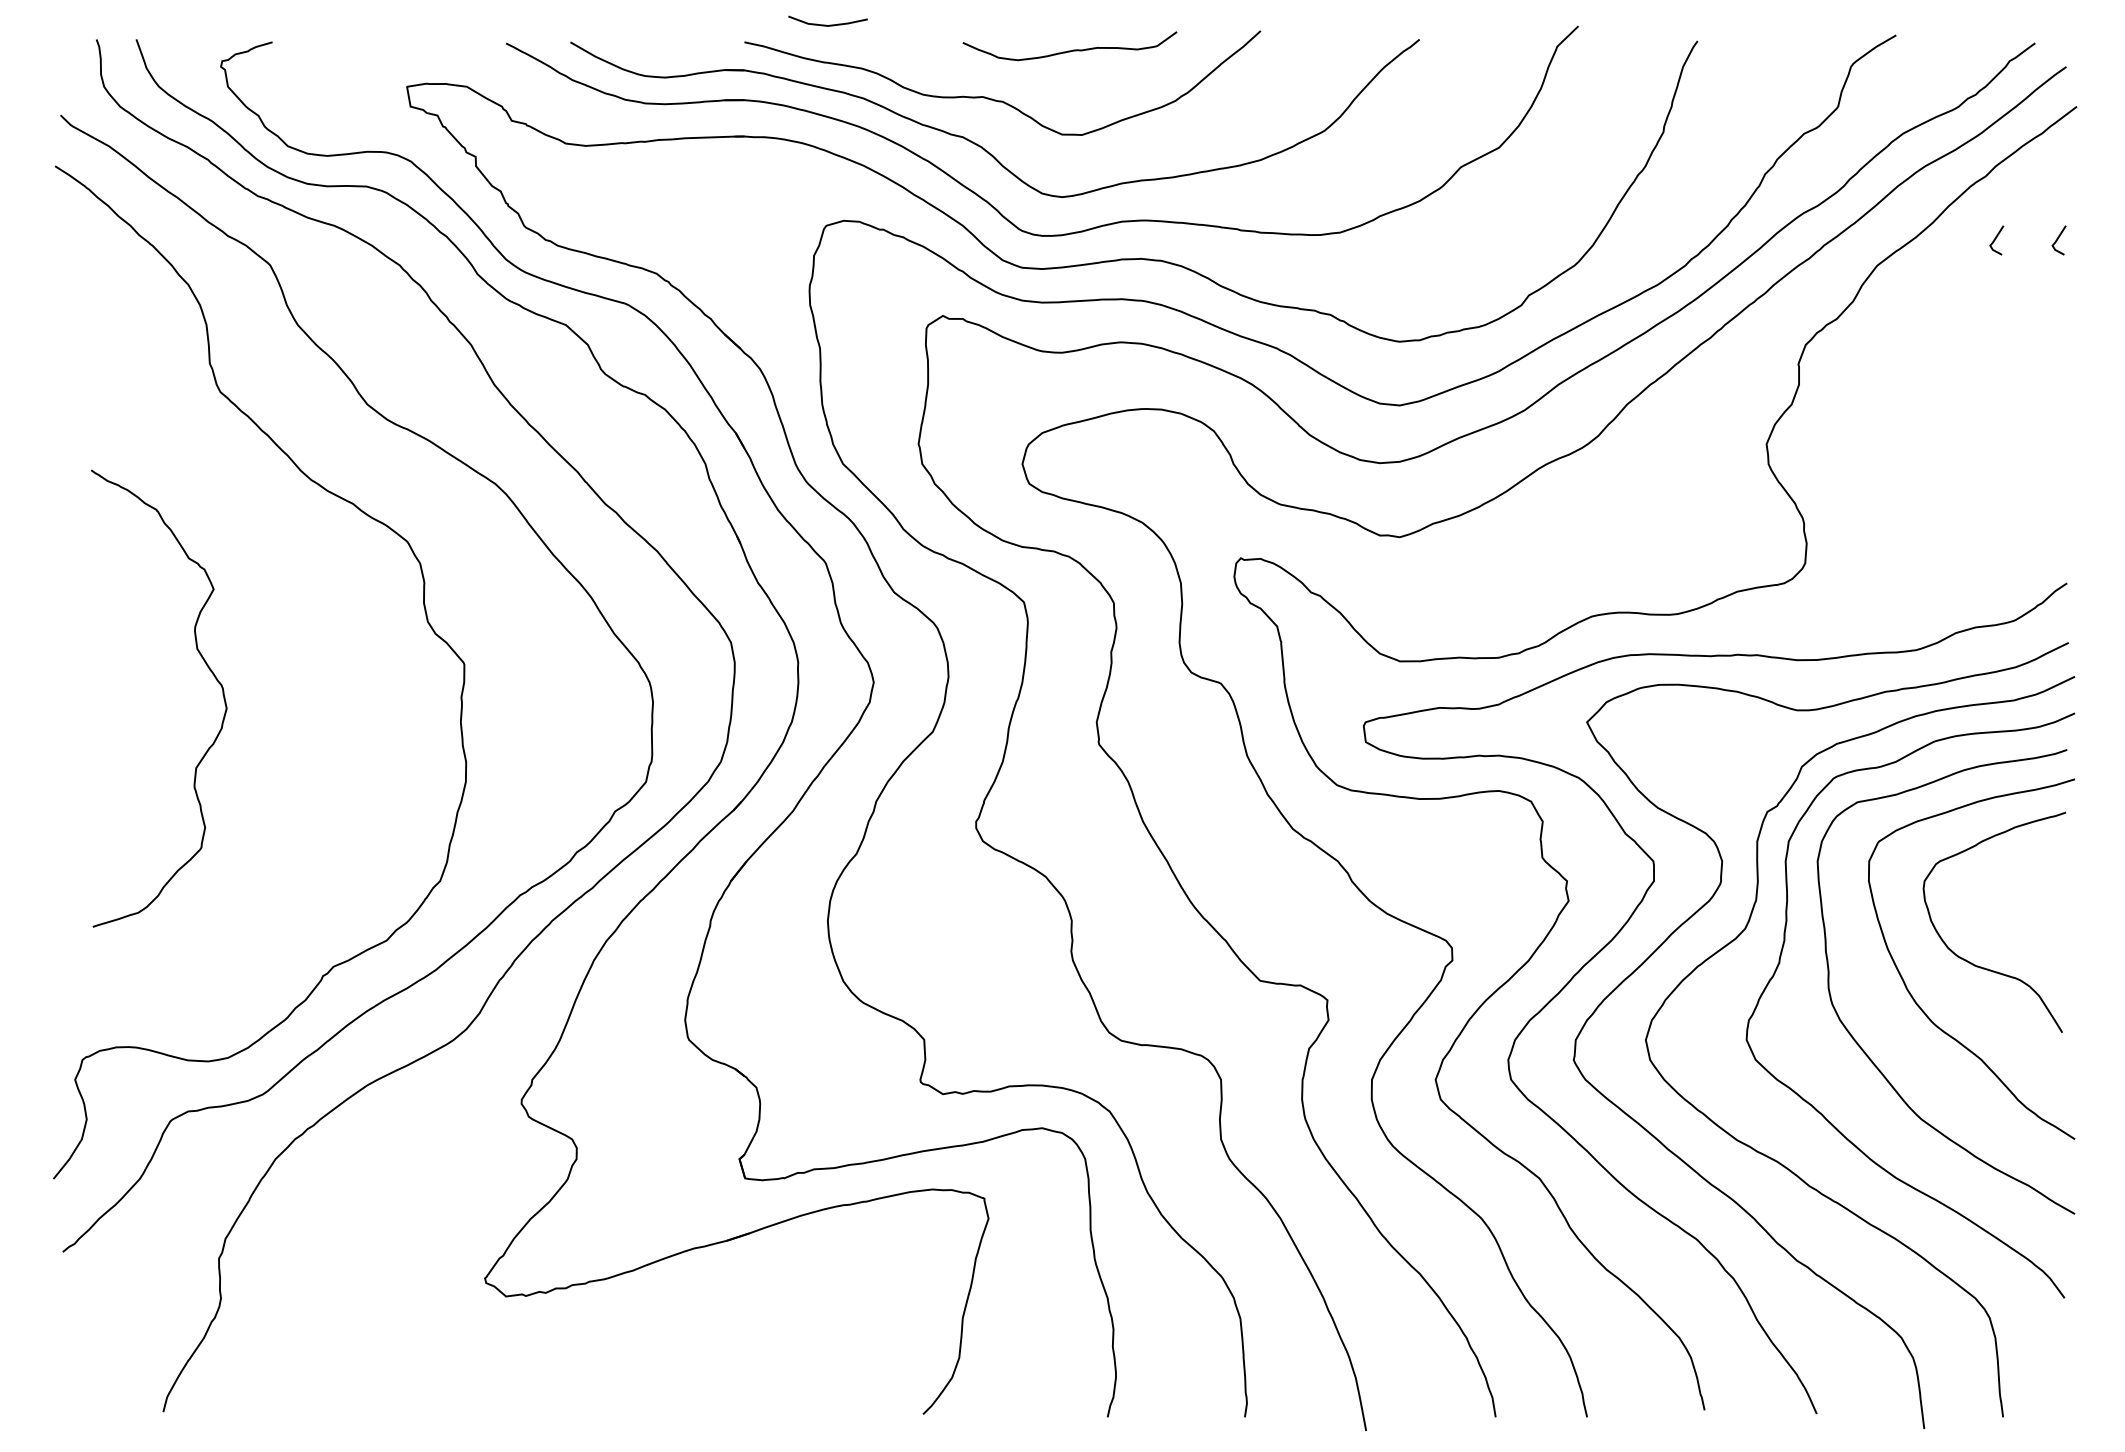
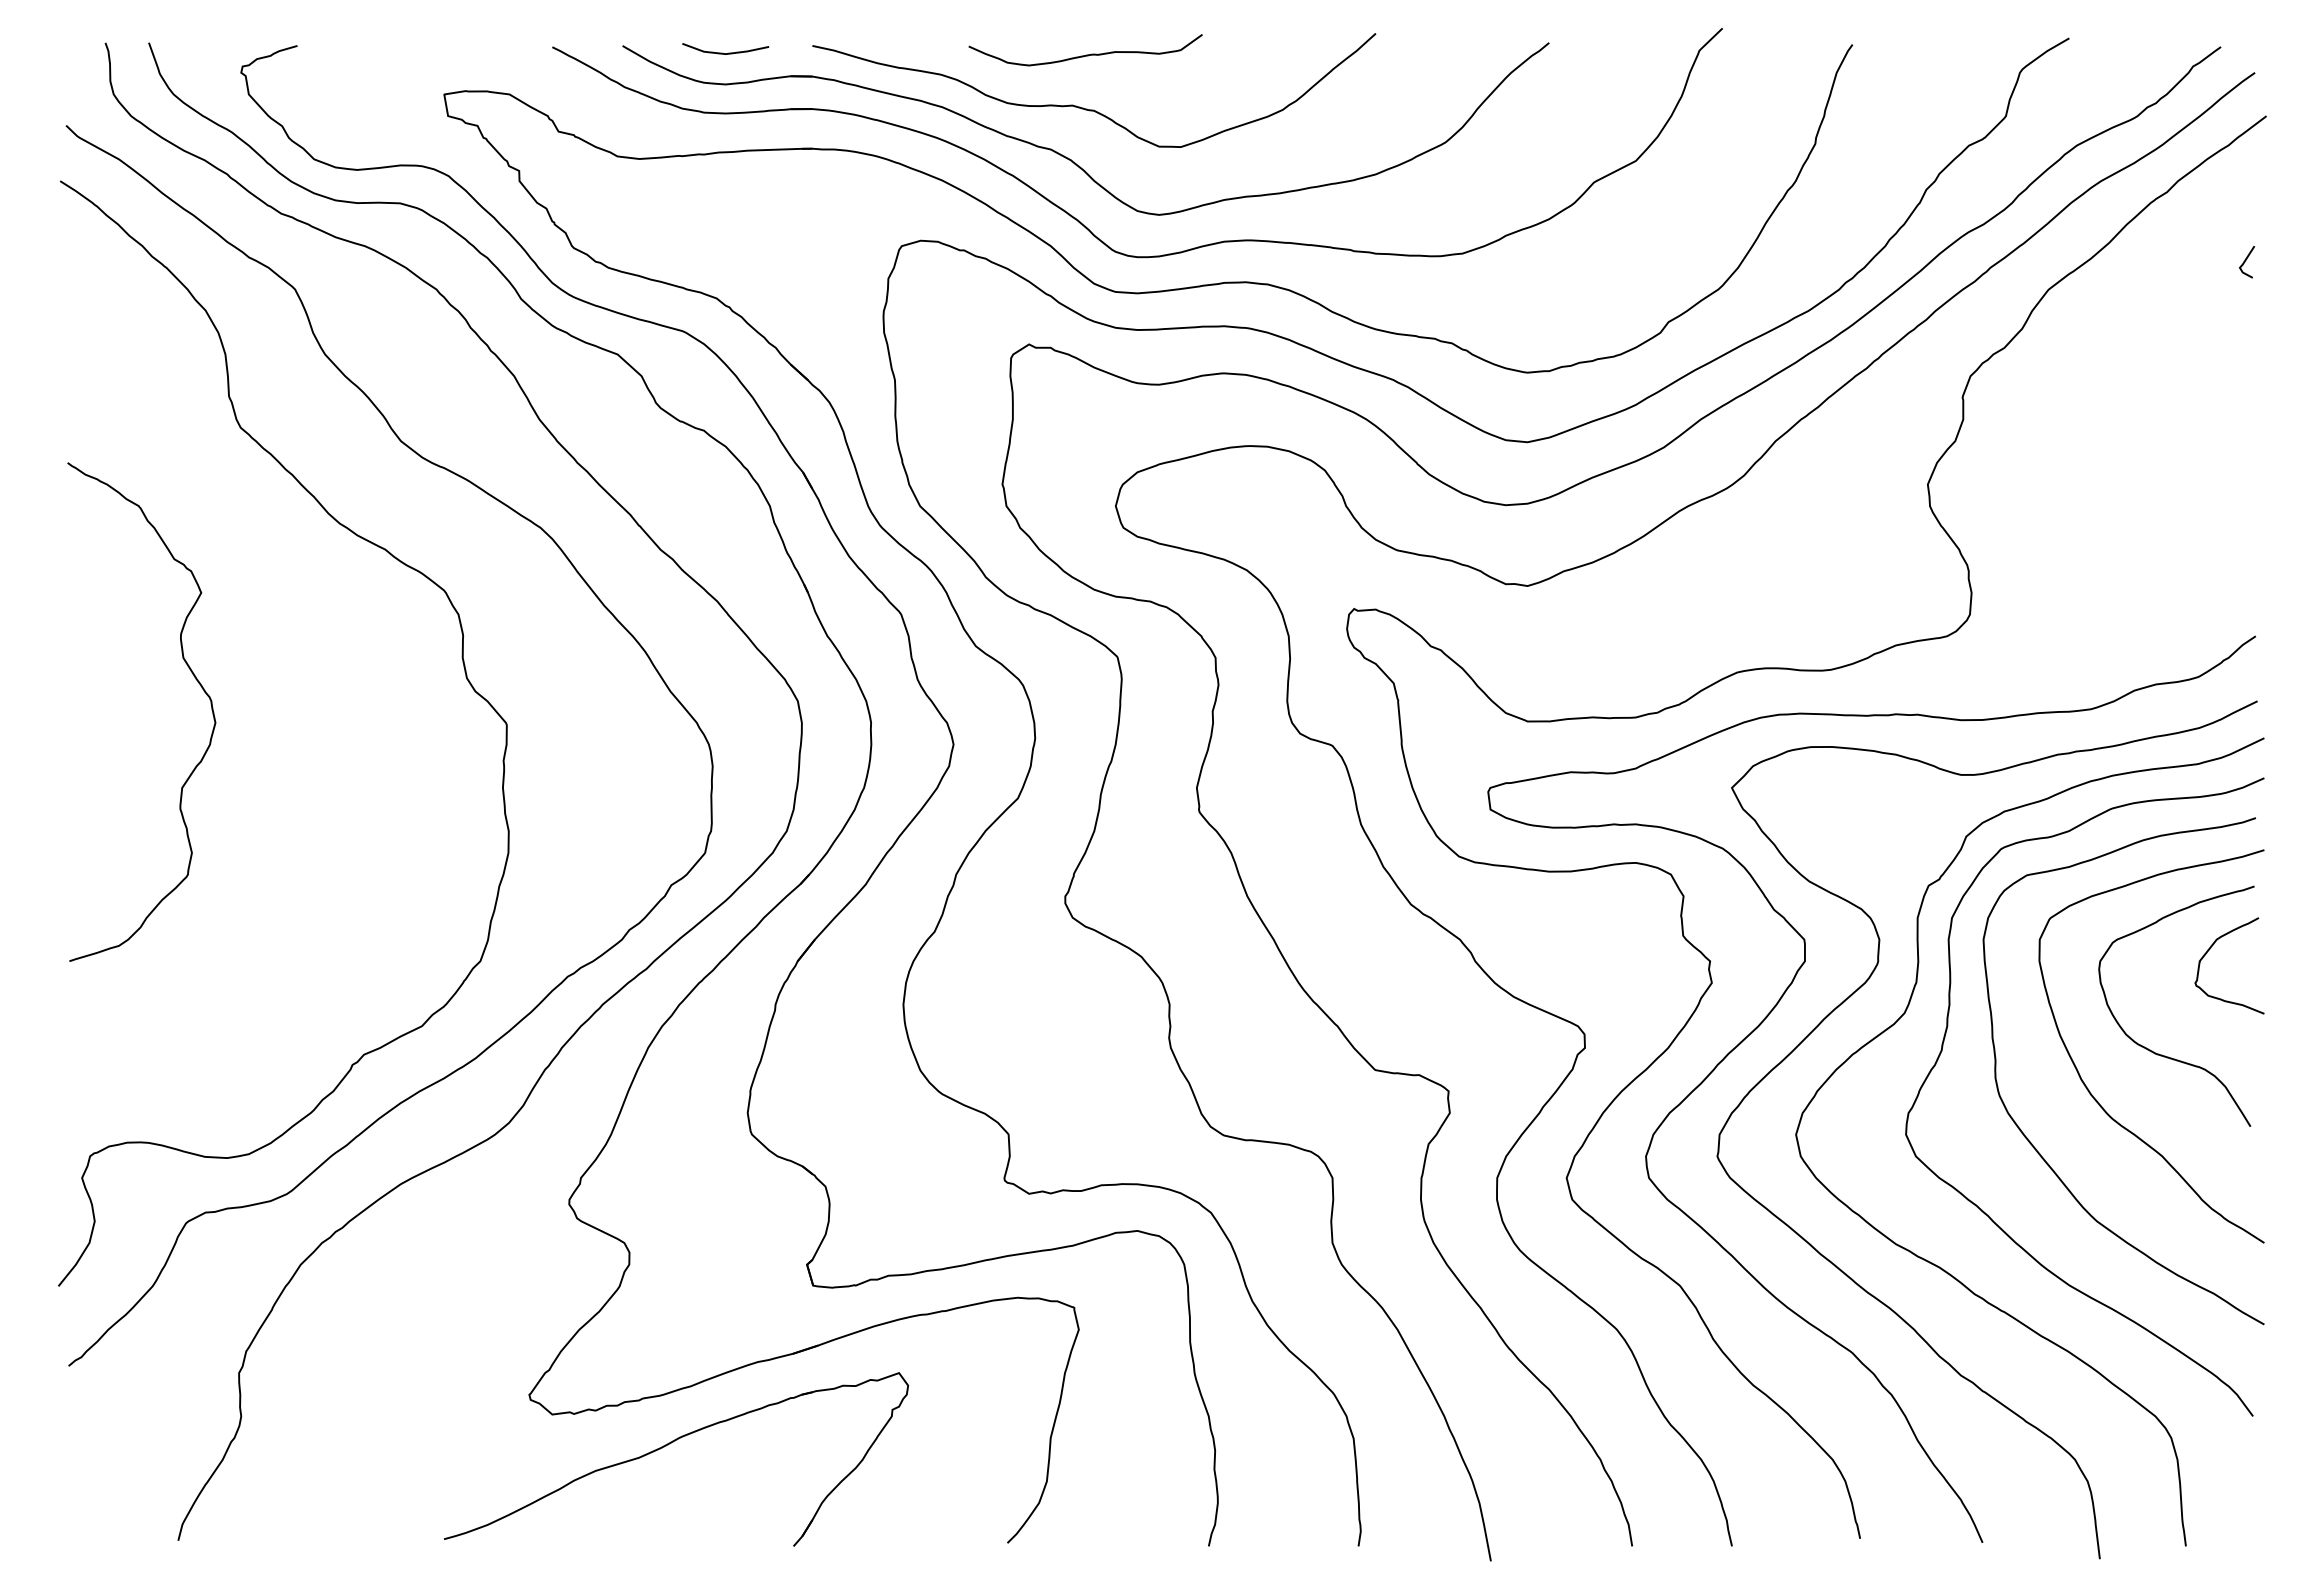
line: (825, 24) -> (722, 52), moved
curve: (1070, 50) -> (1086, 54), moved
line: (1996, 238) -> (2178, 260), removed
curve: (206, 665) -> (193, 676), moved
curve: (2025, 870) -> (2210, 949), added
part: (612, 1324) -> (668, 1445), added

